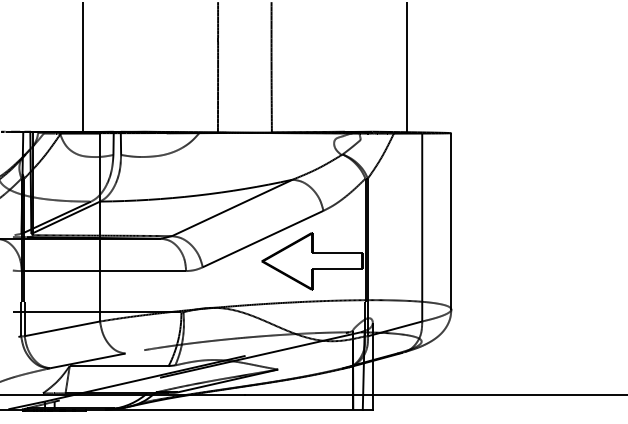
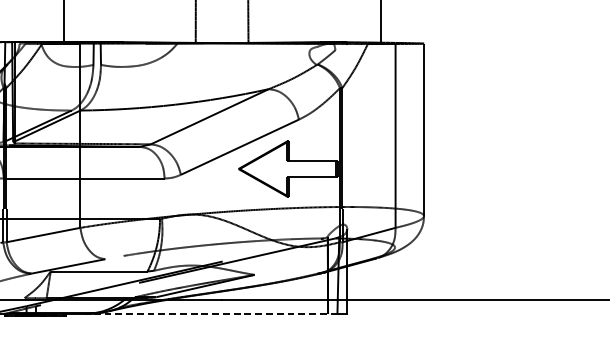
line: (234, 409) -> (211, 313), solid -> dashed

